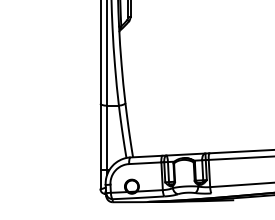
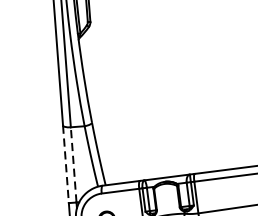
line: (100, 137) -> (65, 165), solid -> dashed
line: (107, 137) -> (74, 164), solid -> dashed

